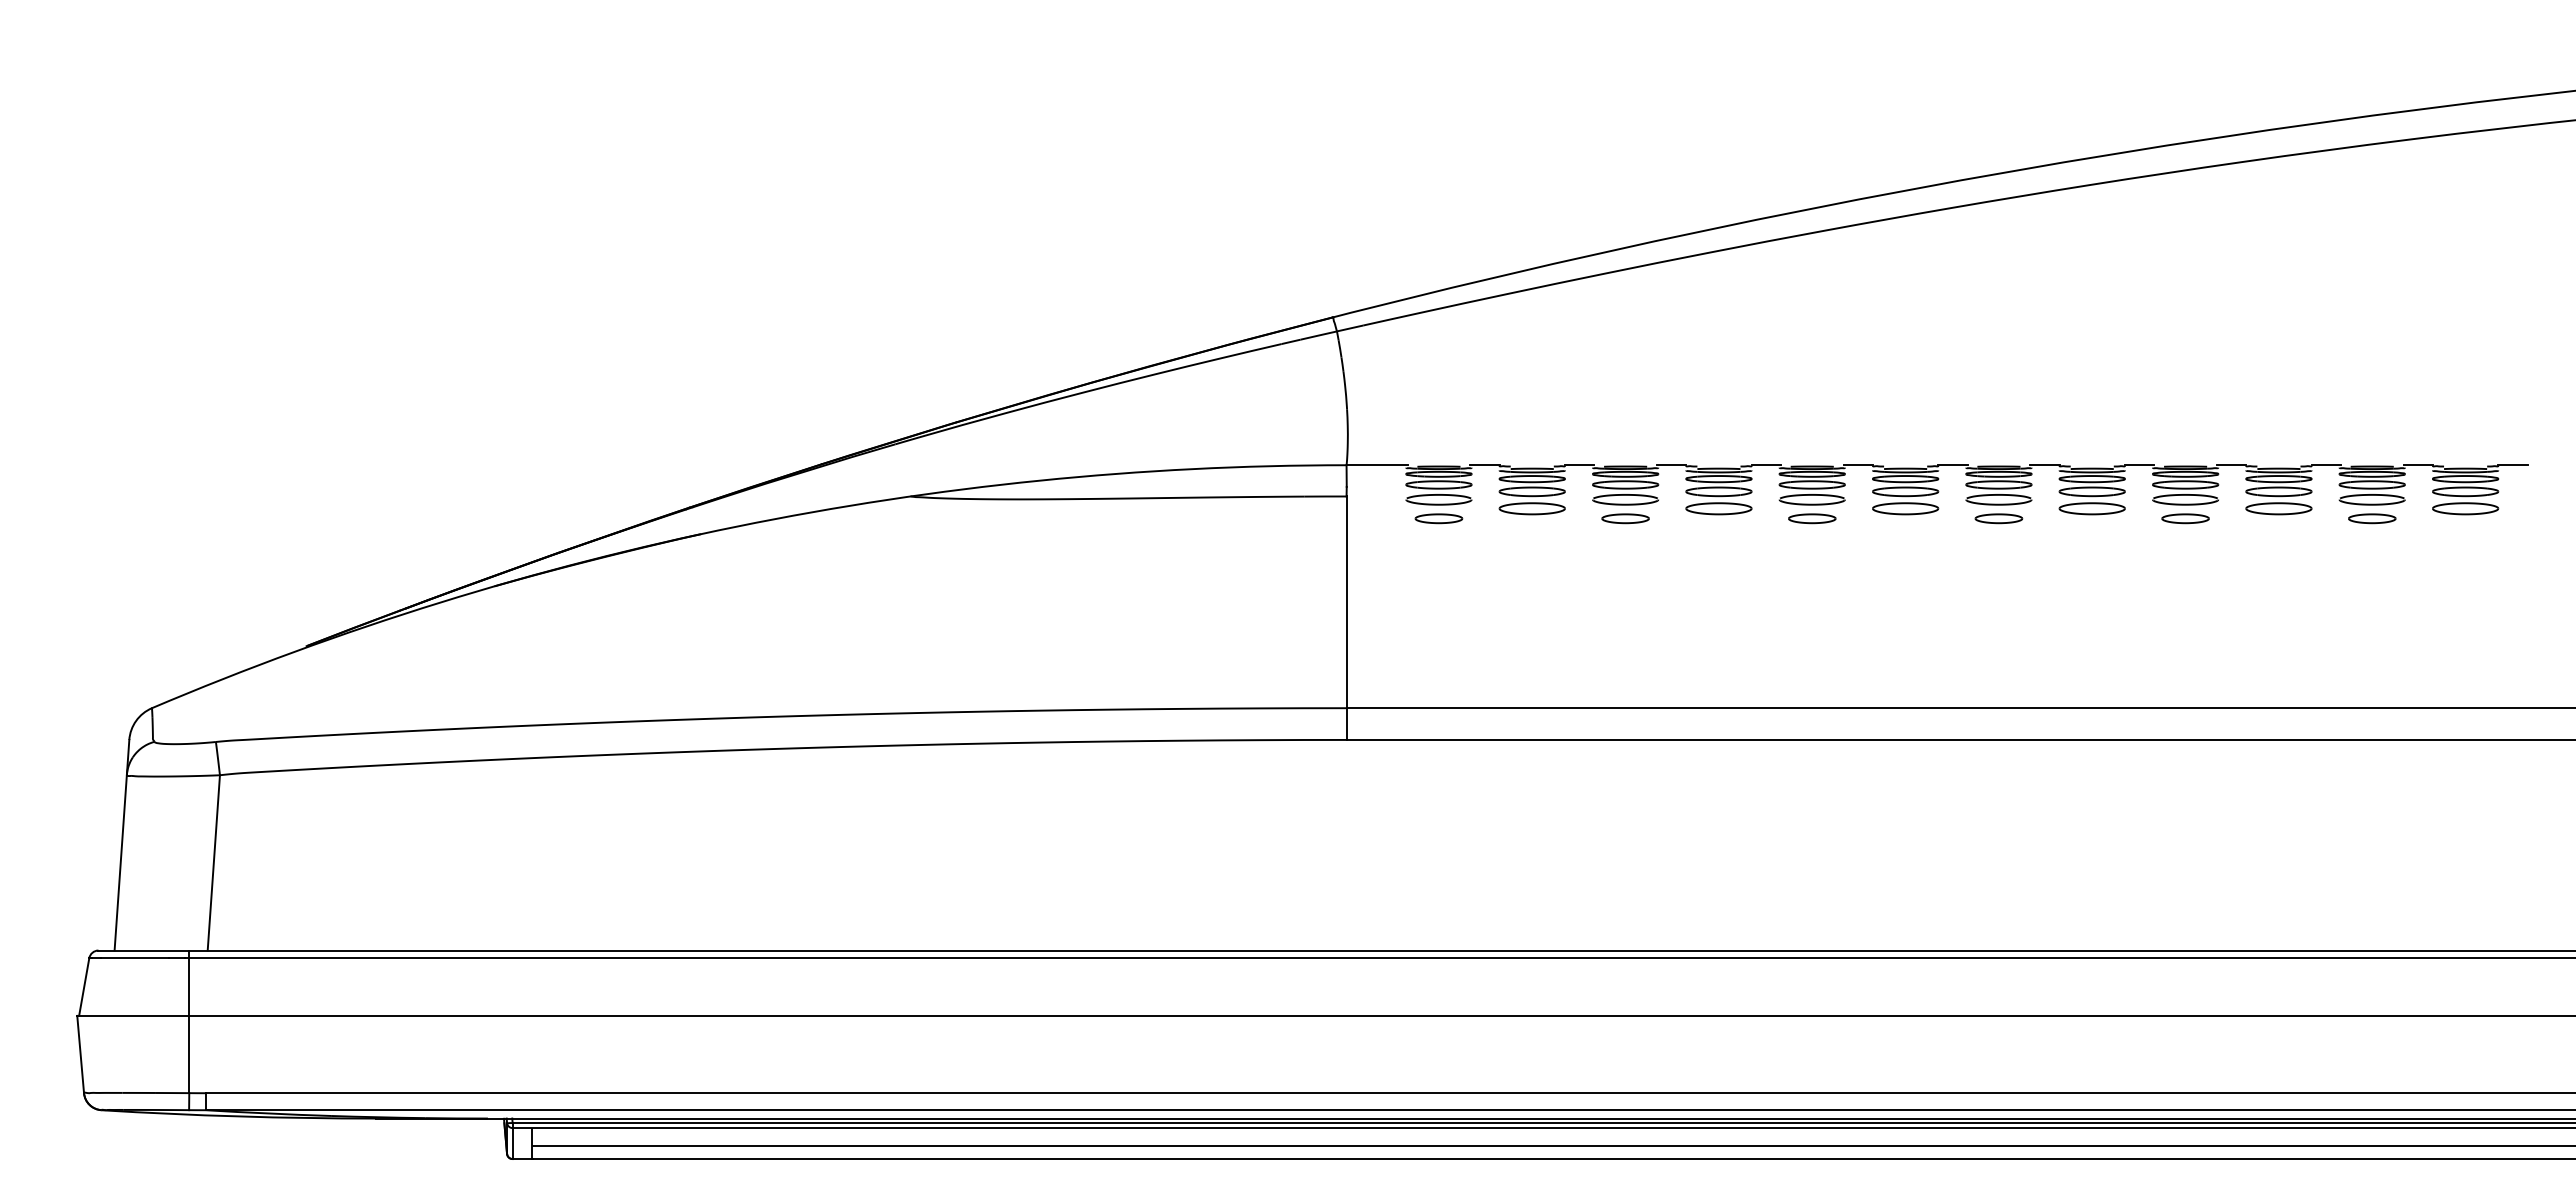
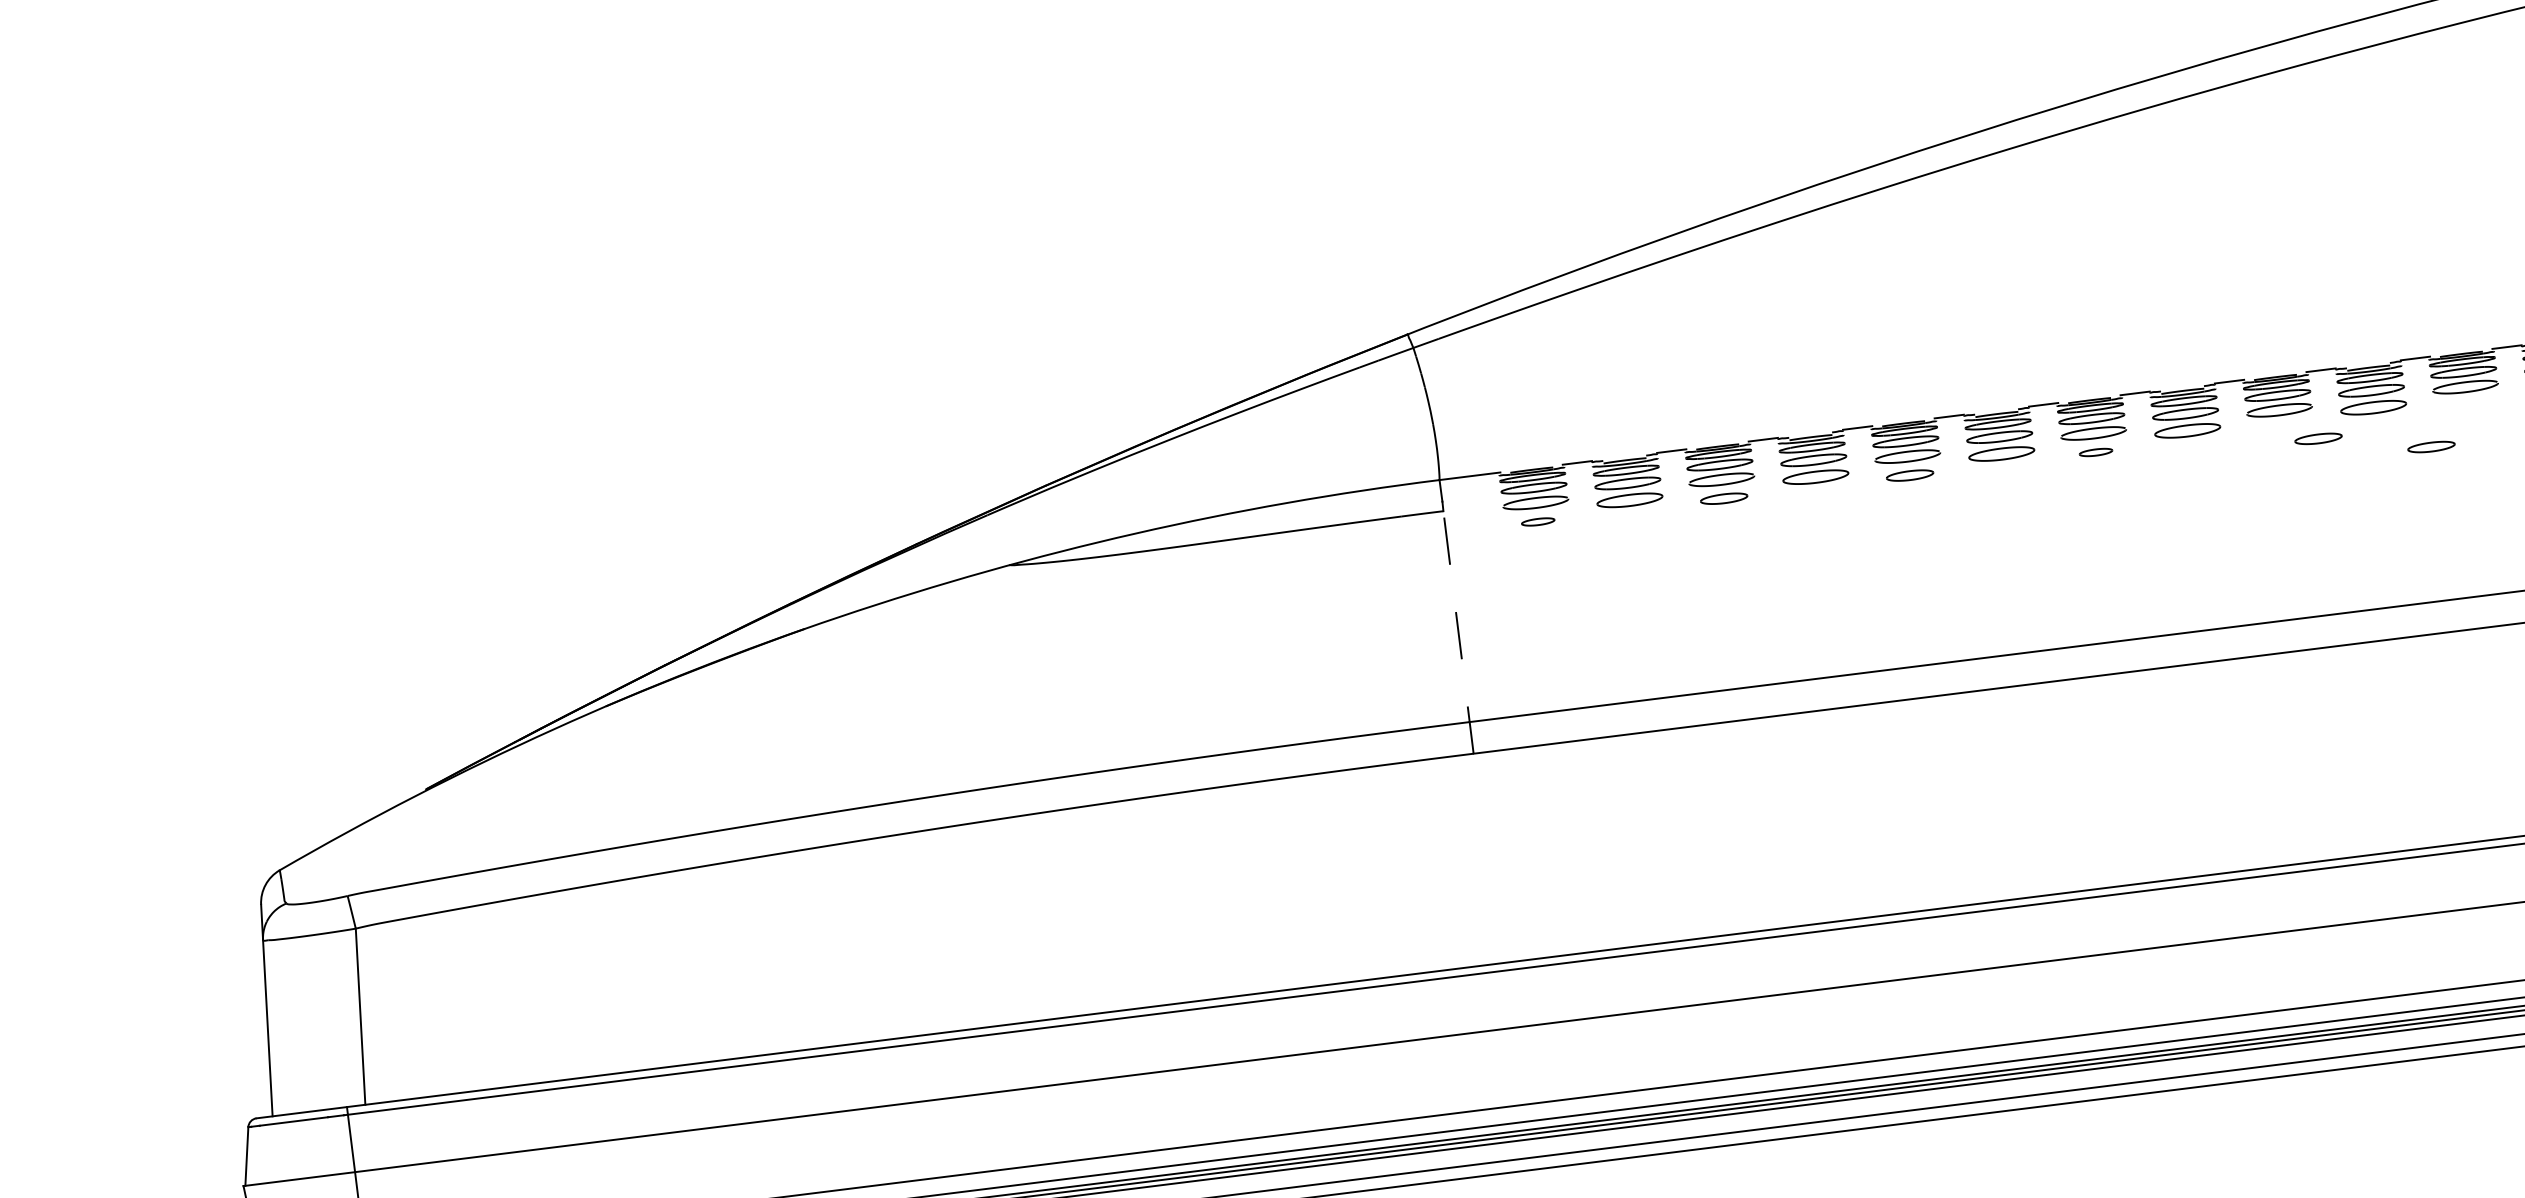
part: (1438, 518) -> (1537, 521), size x0.7
part: (1998, 518) -> (2095, 452), size x0.7
part: (2185, 518) -> (2318, 438), moved
part: (2372, 518) -> (2431, 446), moved
line: (1346, 618) -> (1458, 632), solid -> dashed

